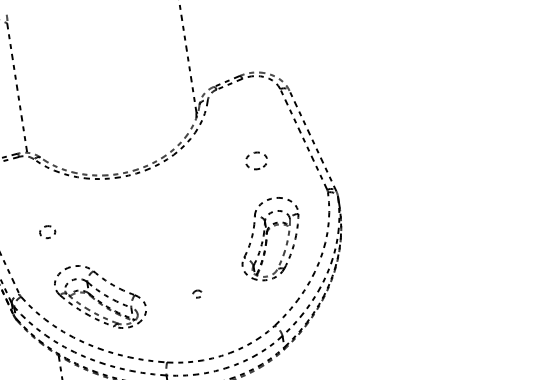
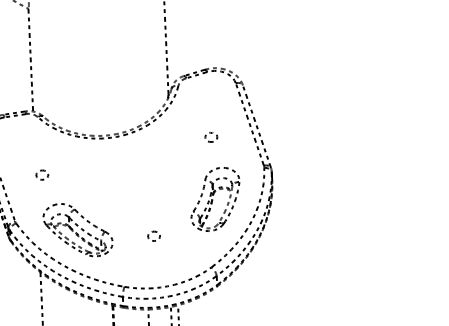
part: (256, 161) -> (211, 137), size x0.71
part: (196, 293) -> (153, 235), size x1.67

